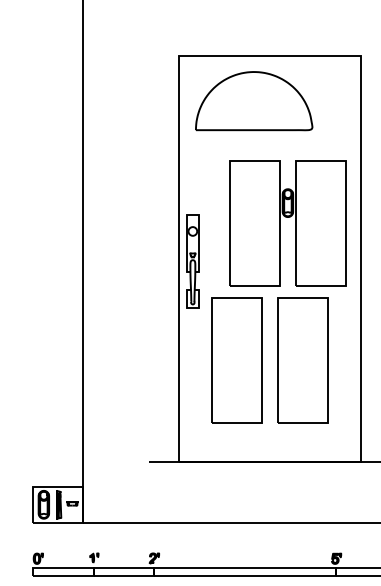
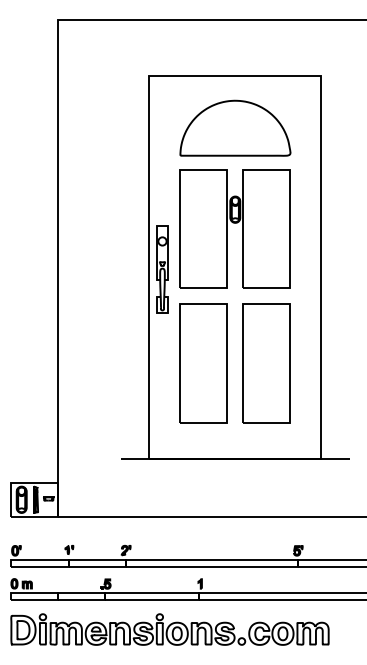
part: (254, 100) -> (235, 127), moved
part: (287, 223) -> (234, 228), moved

